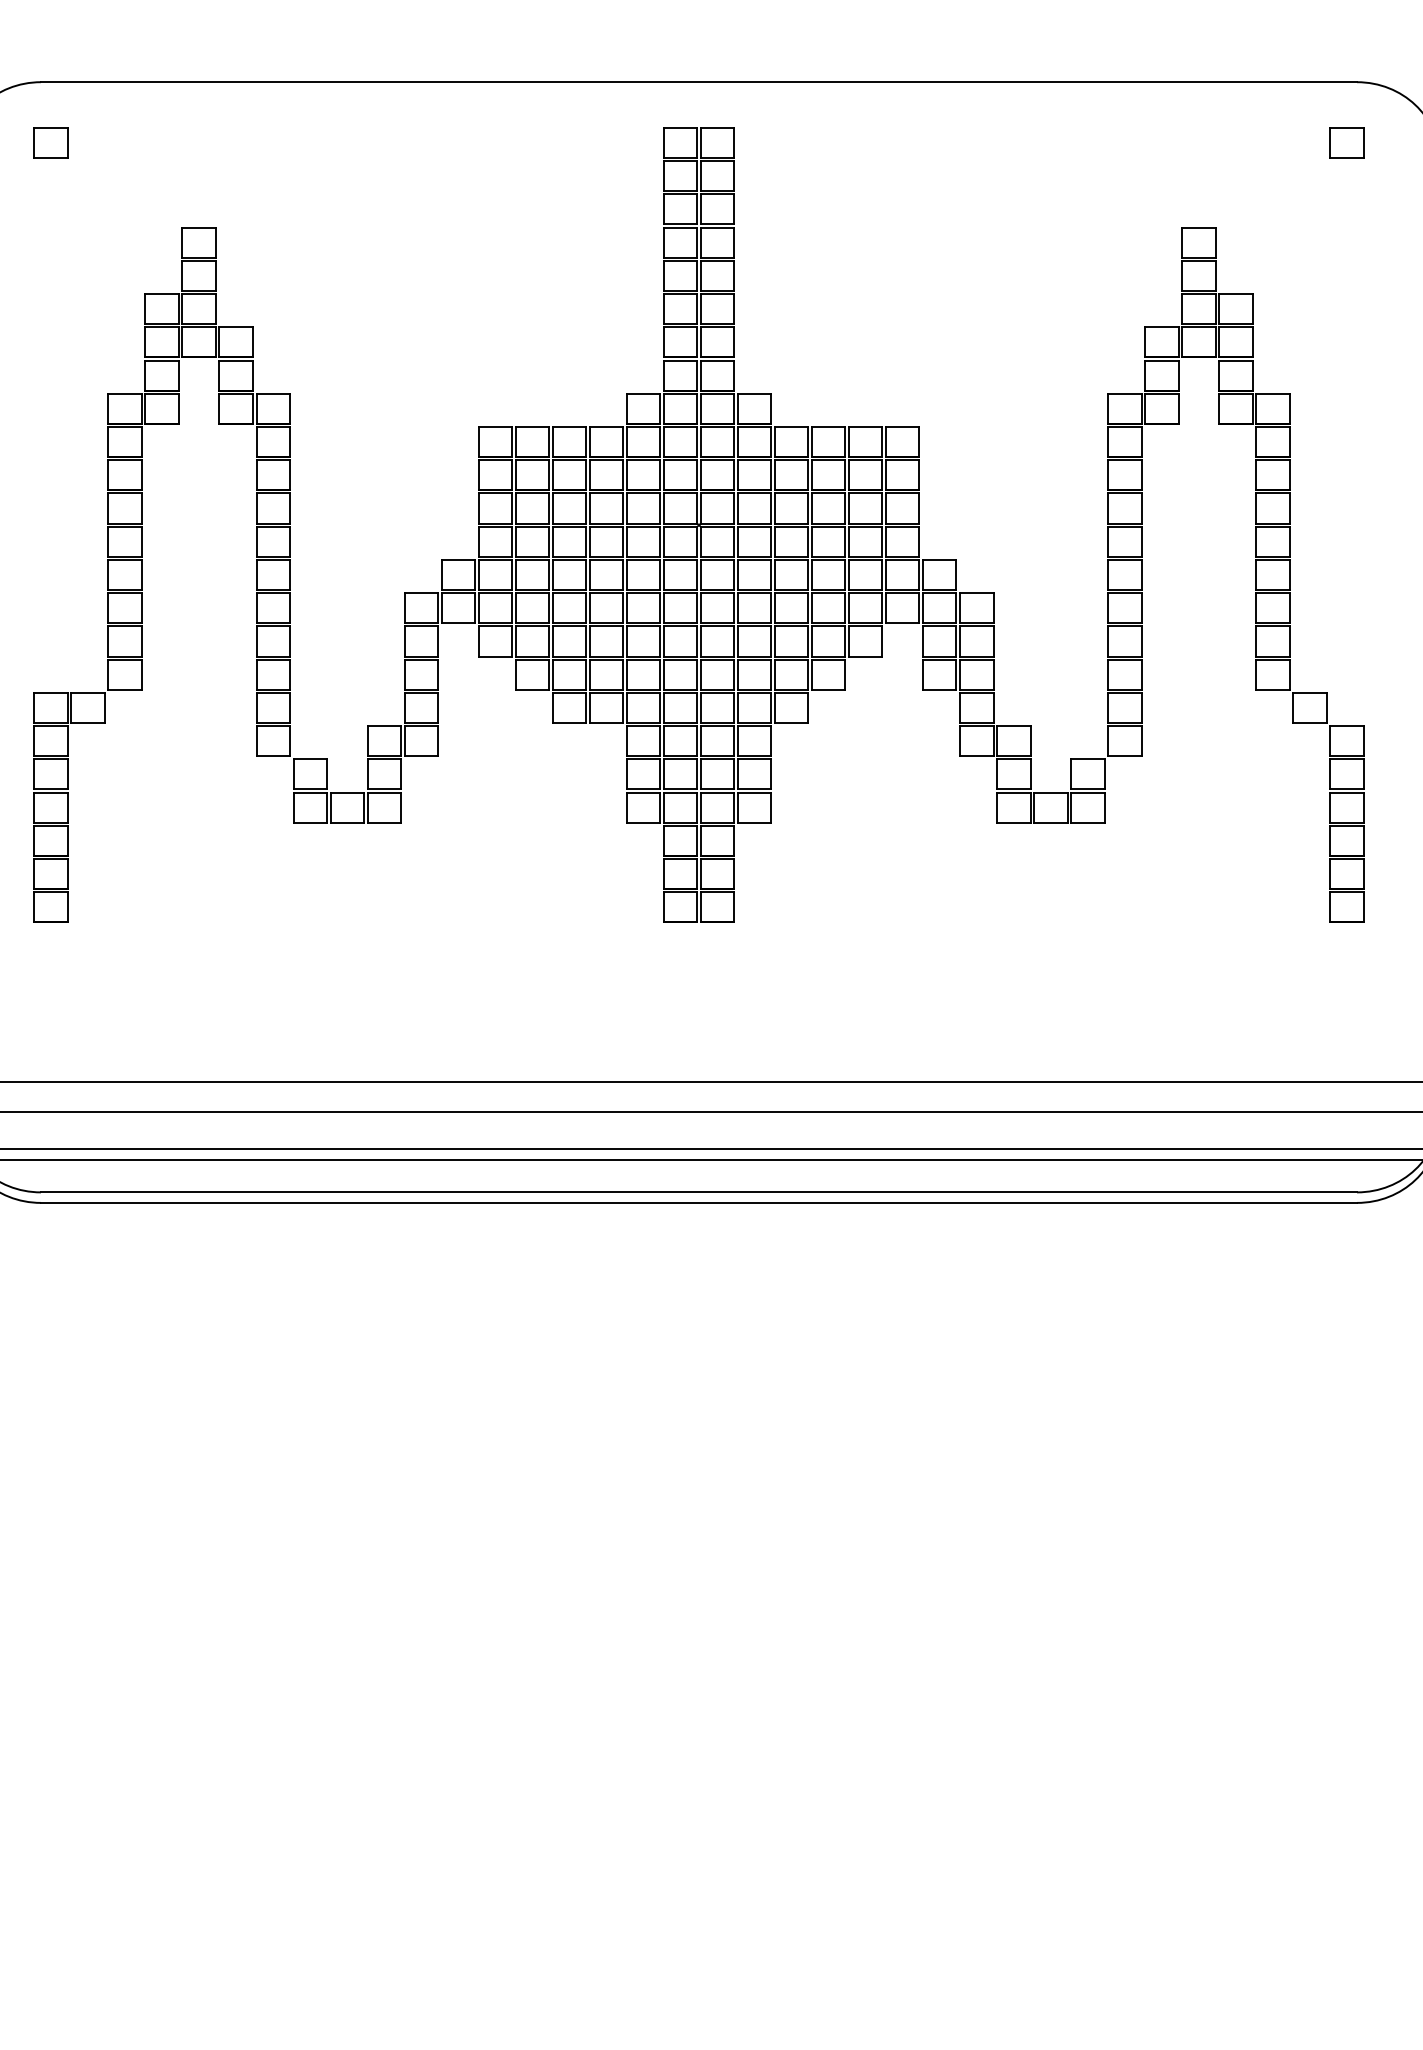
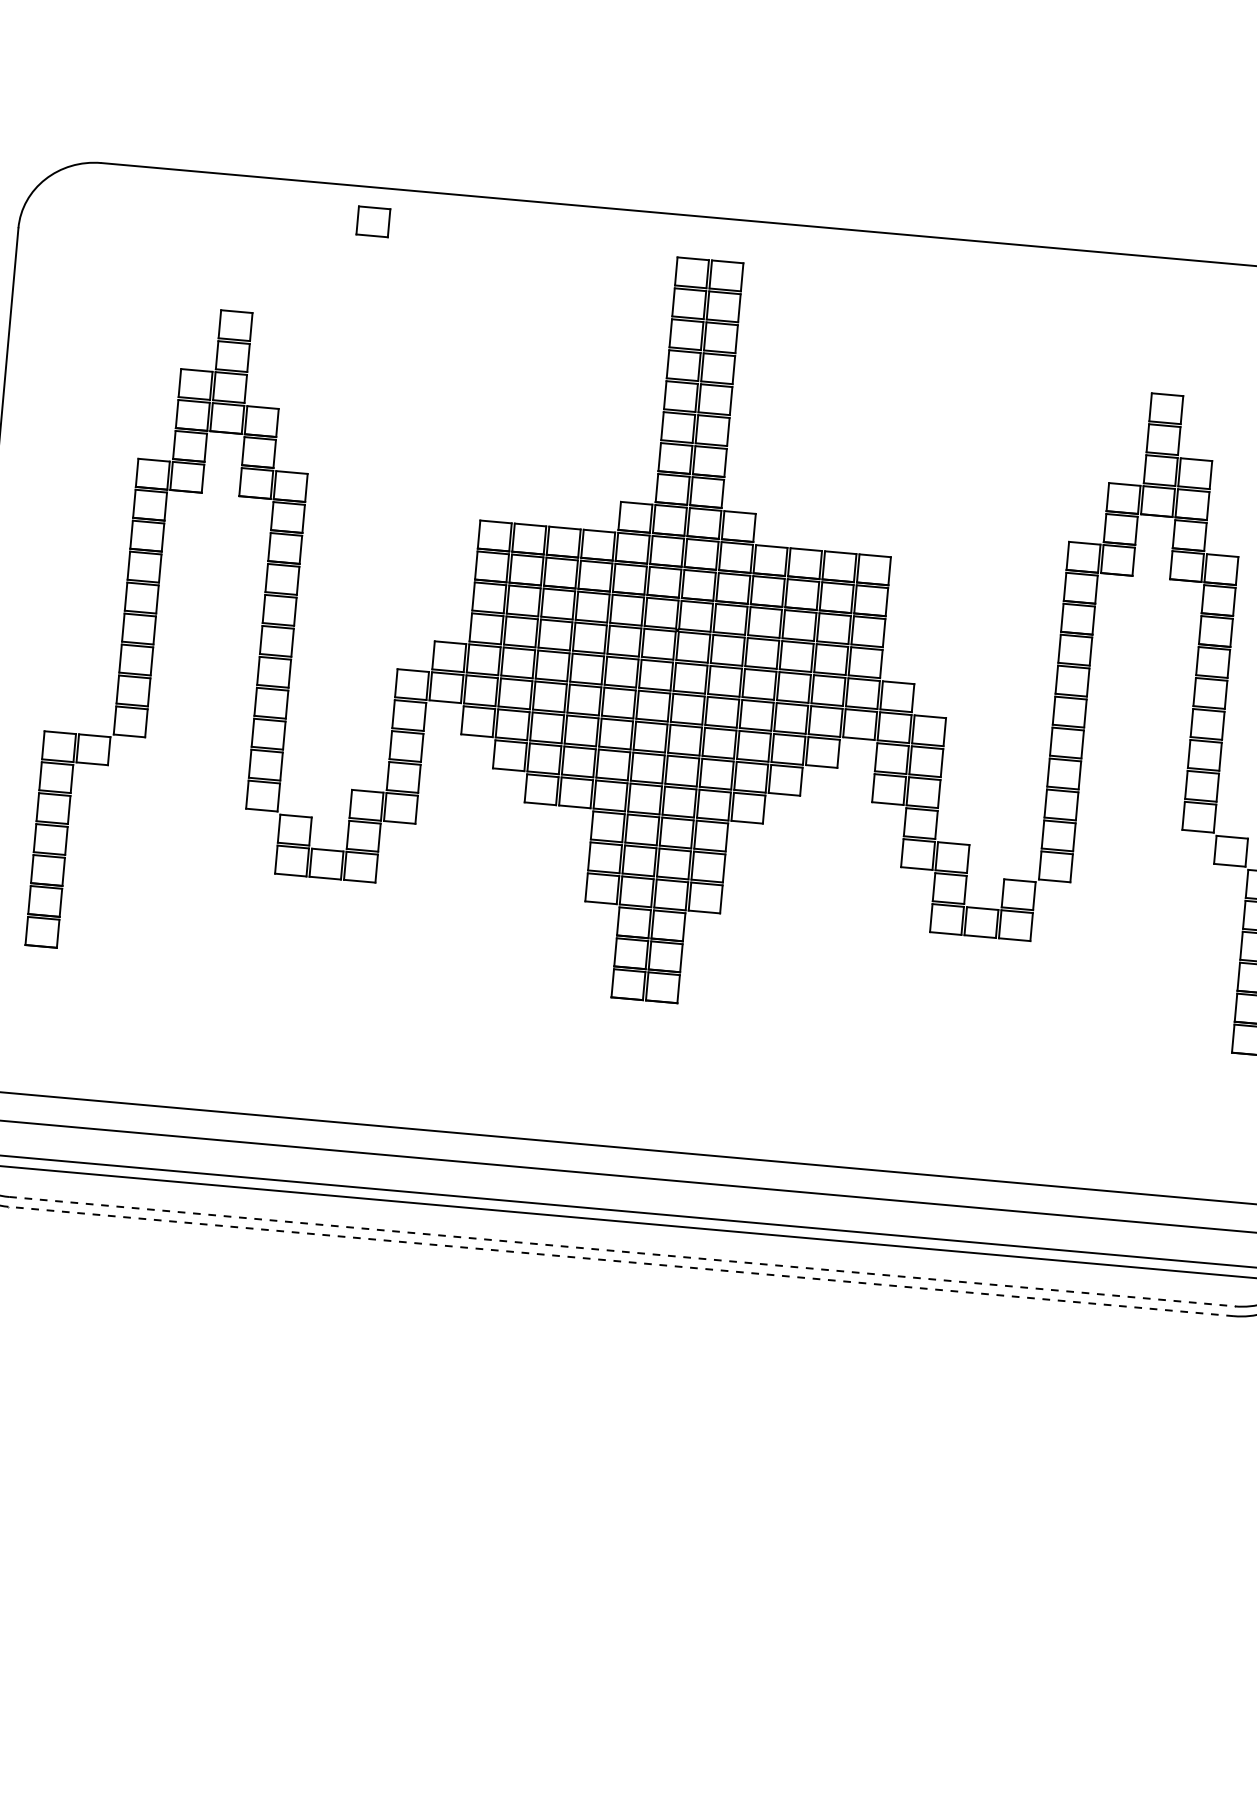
part: (50, 142) -> (372, 221), moved
line: (699, 1192) -> (622, 1251), solid -> dashed
line: (698, 1202) -> (620, 1261), solid -> dashed

